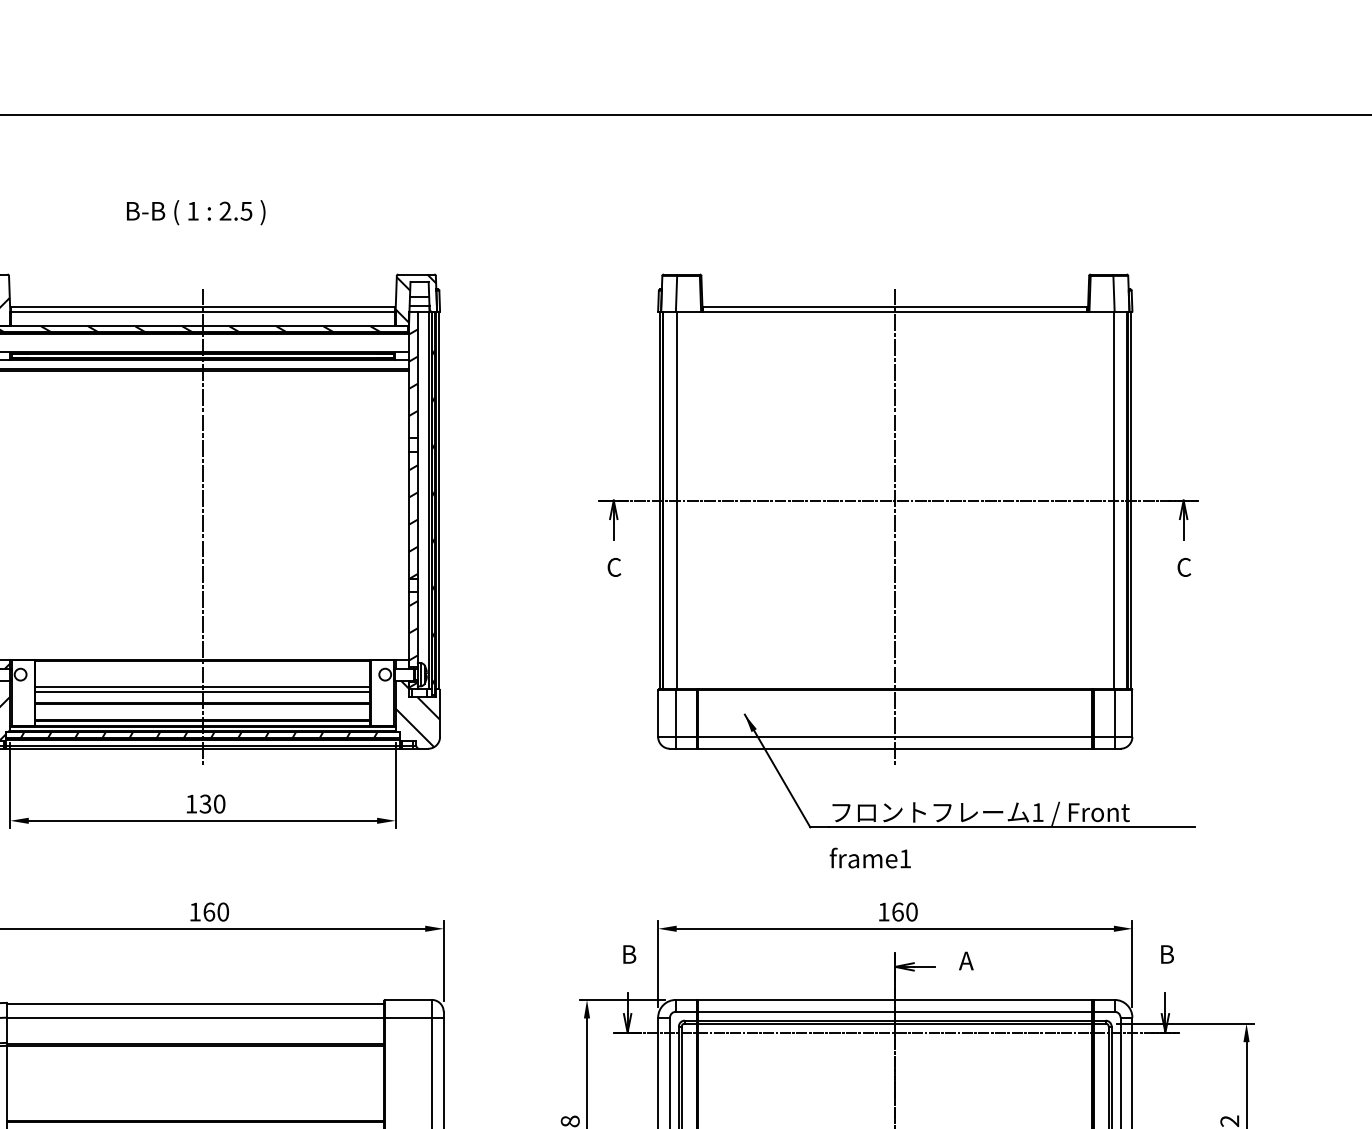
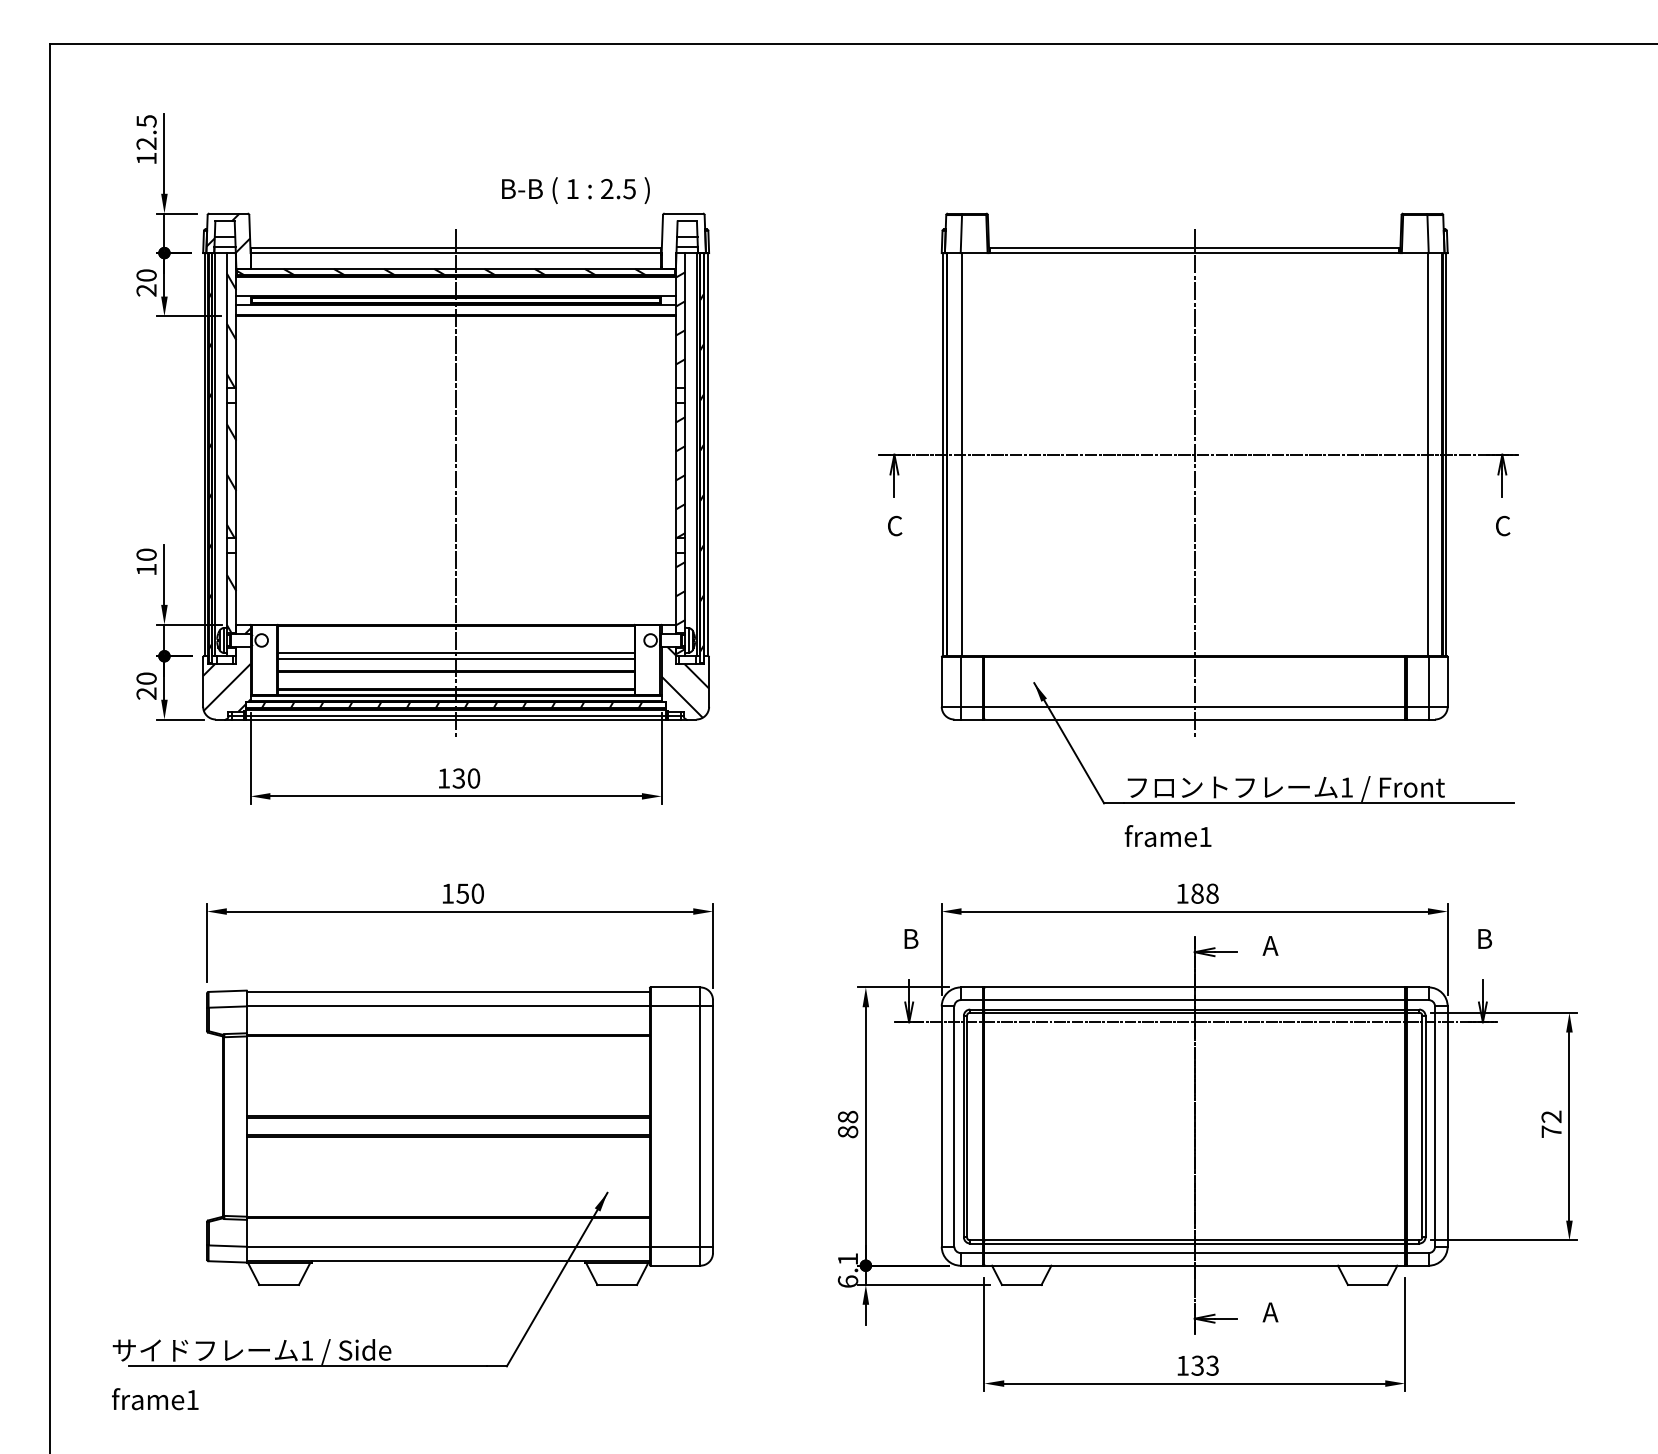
text: (195, 212) -> (575, 190), moved
hatch: (415, 298) -> (682, 239), removed
text: (208, 911) -> (462, 893), 160 -> 150
text: (904, 911) -> (1204, 893), 160 -> 188

